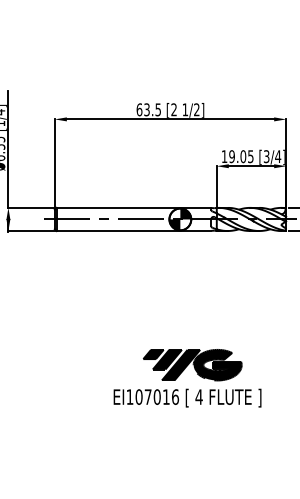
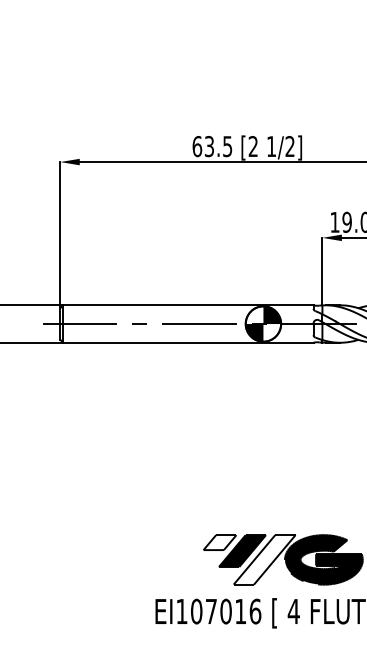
fill: (153, 354) -> (219, 542), removed
fill: (180, 364) -> (263, 558), removed

